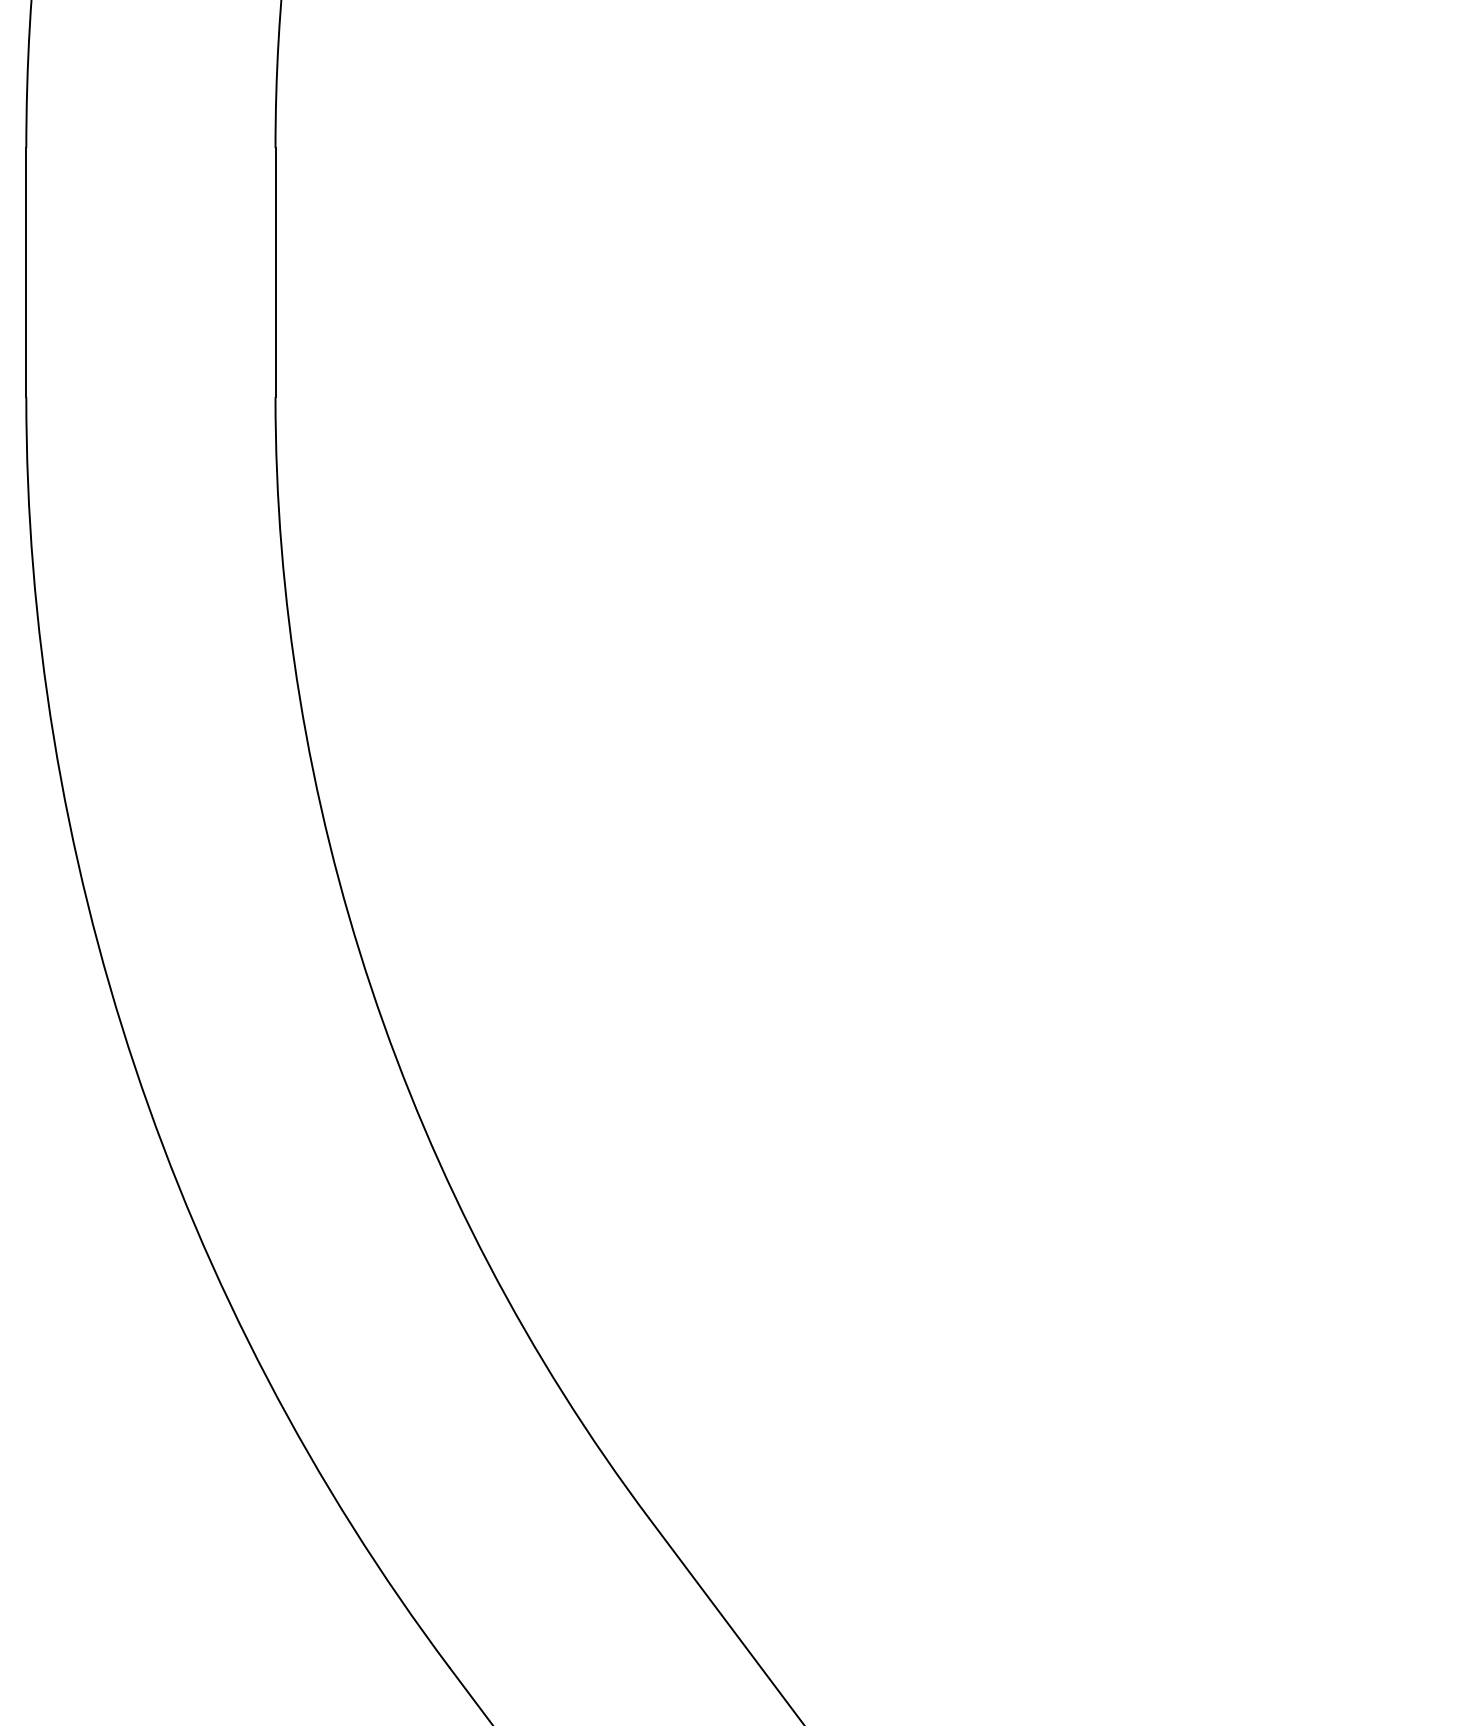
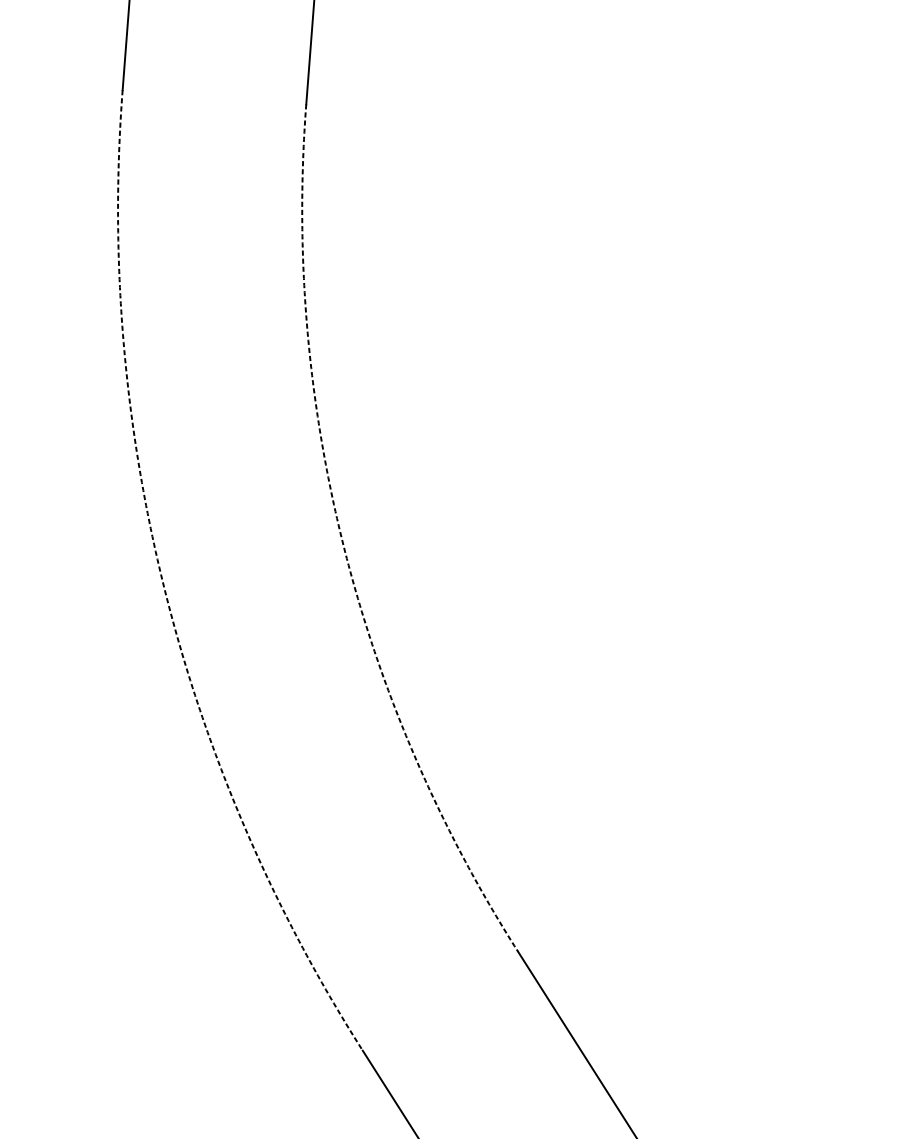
arc: (371, 988) -> (343, 545), solid -> dashed
arc: (135, 1067) -> (165, 590), solid -> dashed

